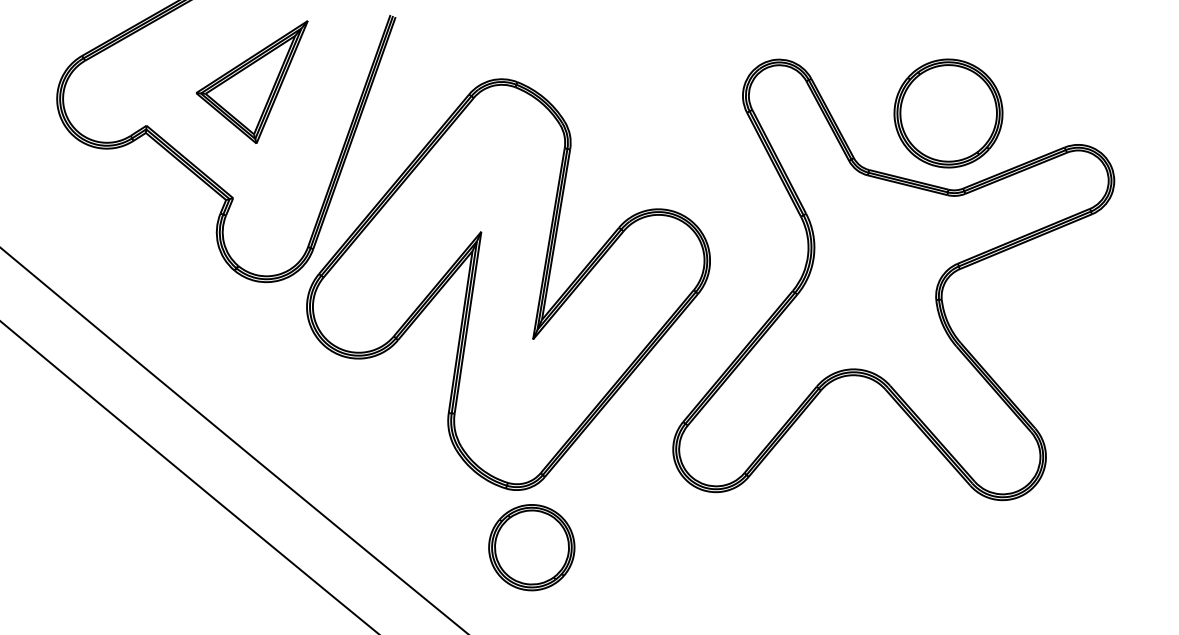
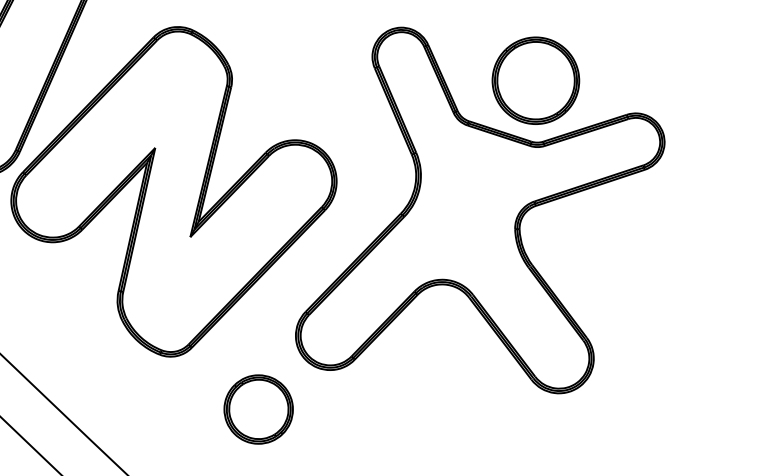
part: (531, 547) -> (258, 409), moved

